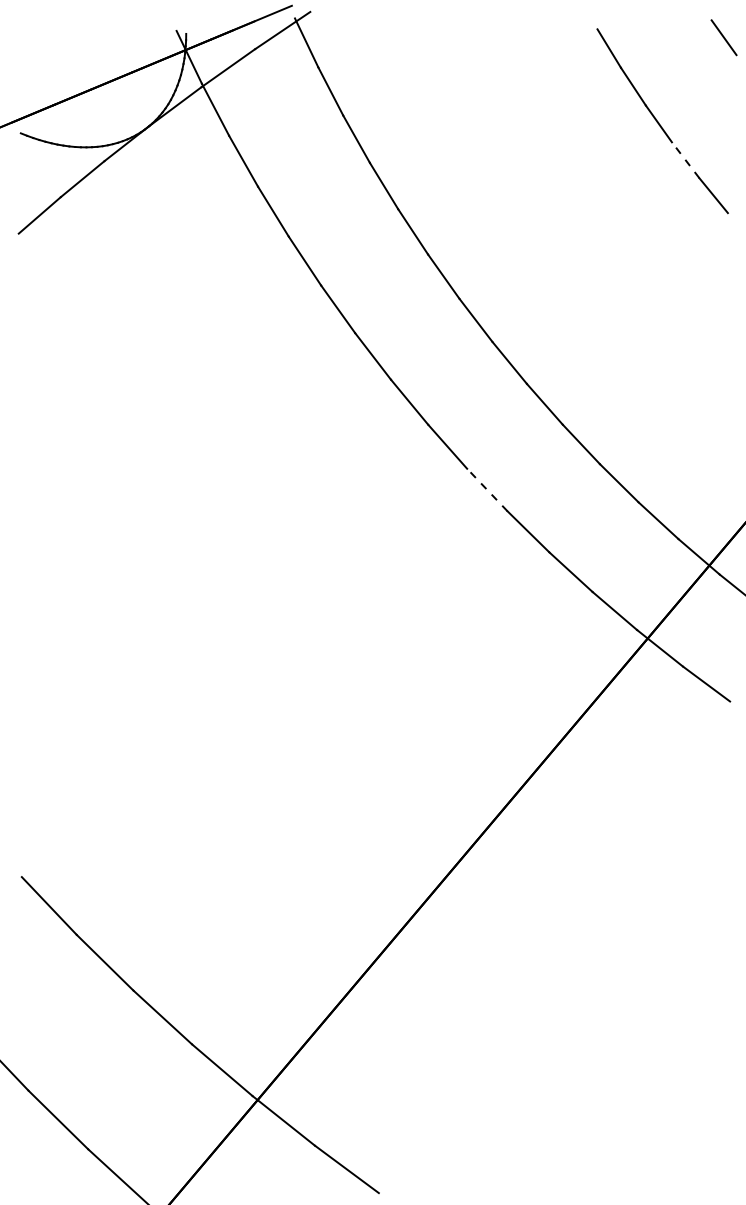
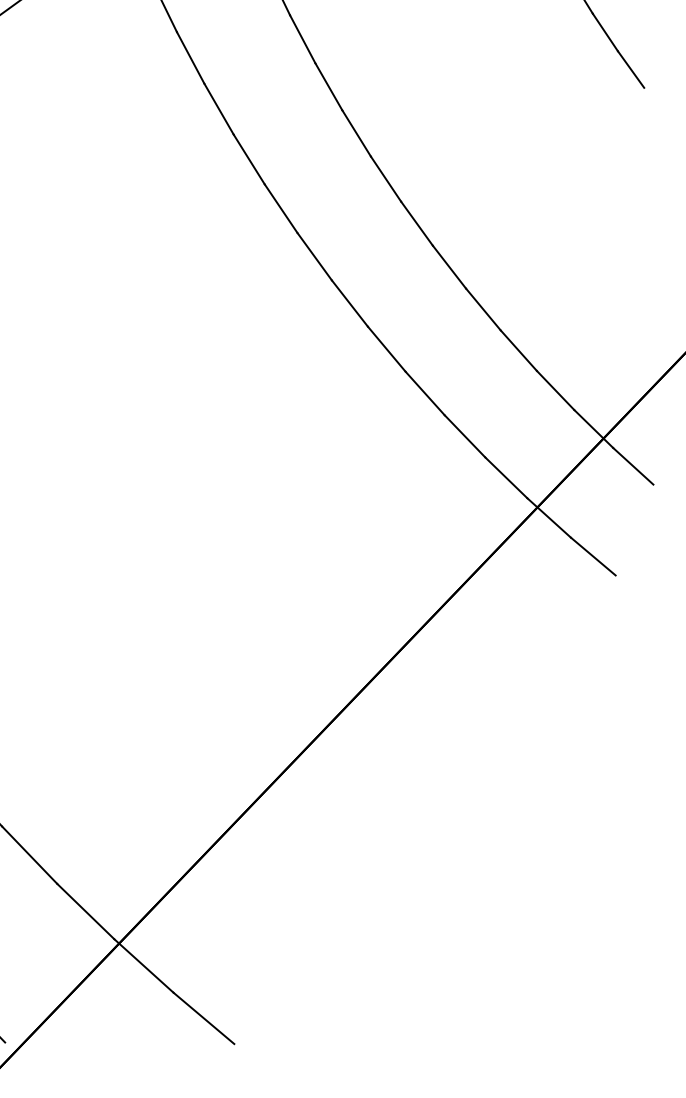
line: (685, 160) -> (605, 32), dashed -> solid
line: (487, 489) -> (386, 348), dashed -> solid

